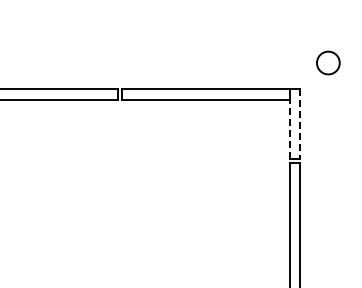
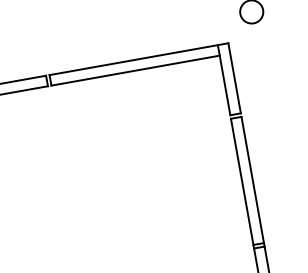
line: (300, 124) -> (234, 78), dashed -> solid
line: (289, 129) -> (224, 85), dashed -> solid

